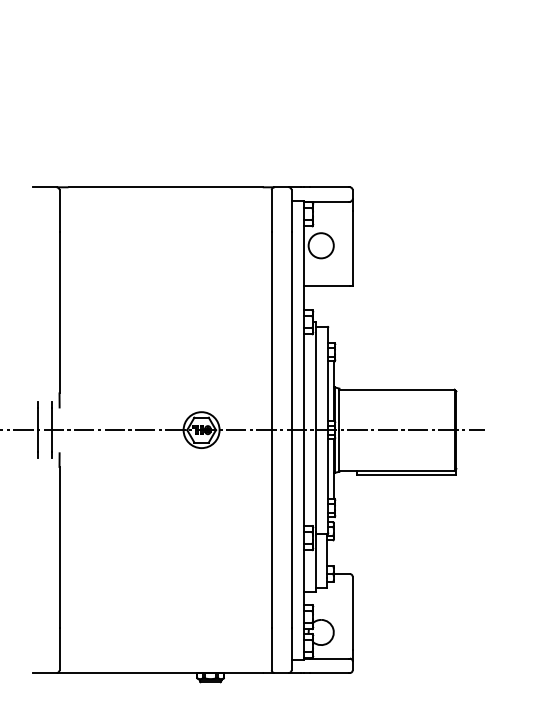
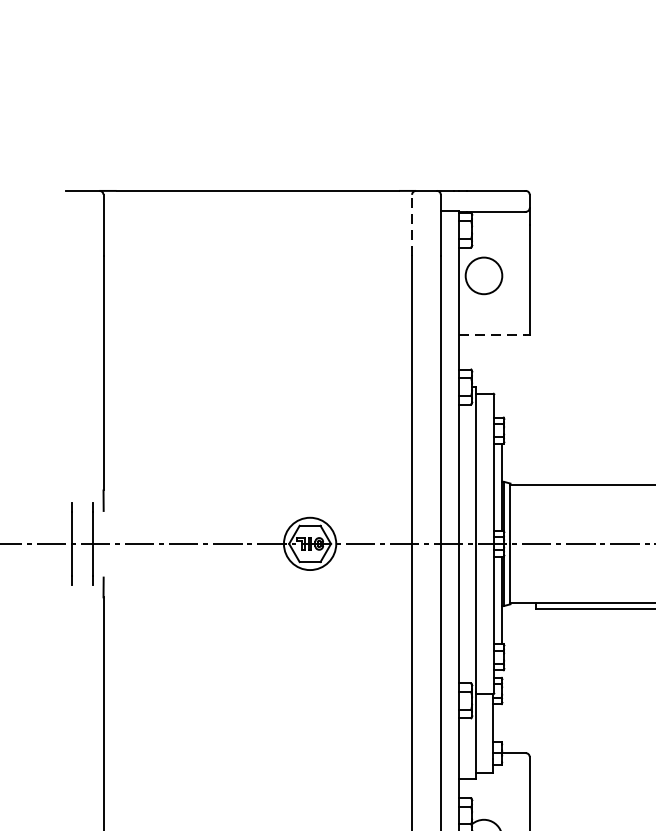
line: (271, 210) -> (411, 224), solid -> dashed
line: (327, 286) -> (493, 335), solid -> dashed

